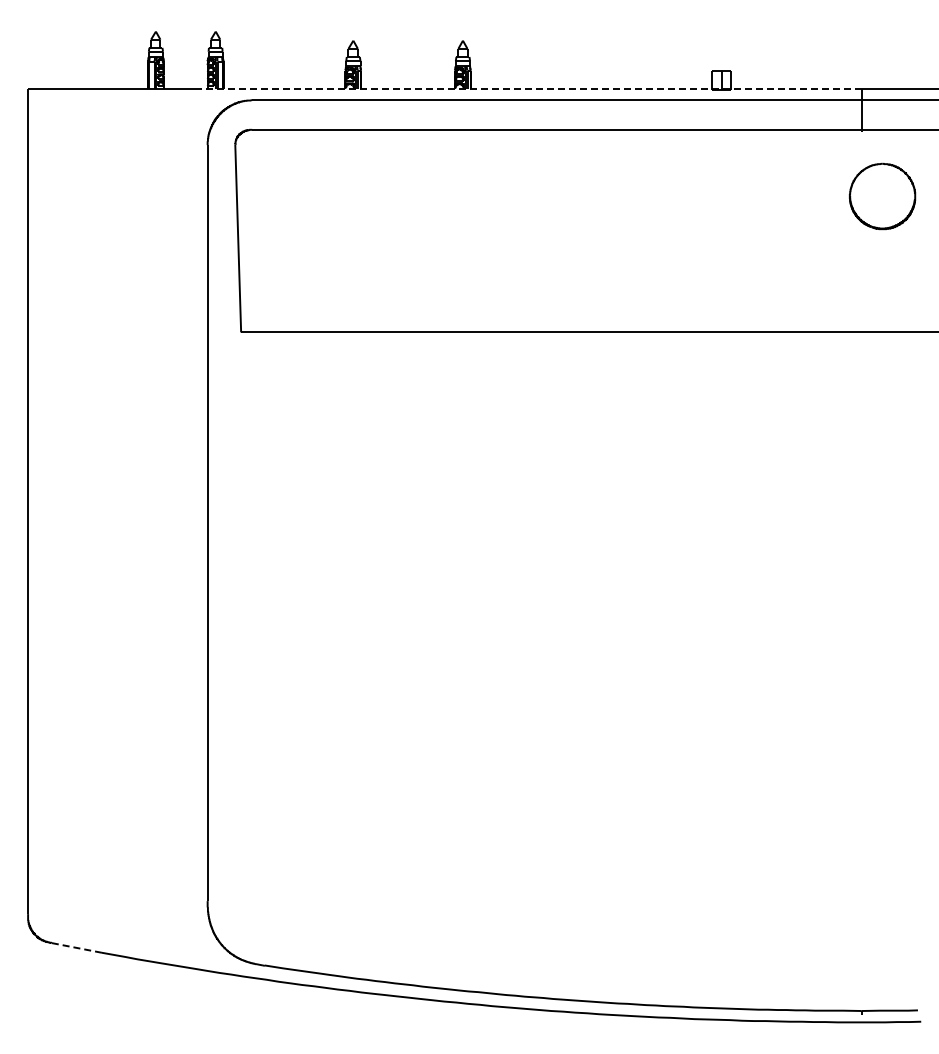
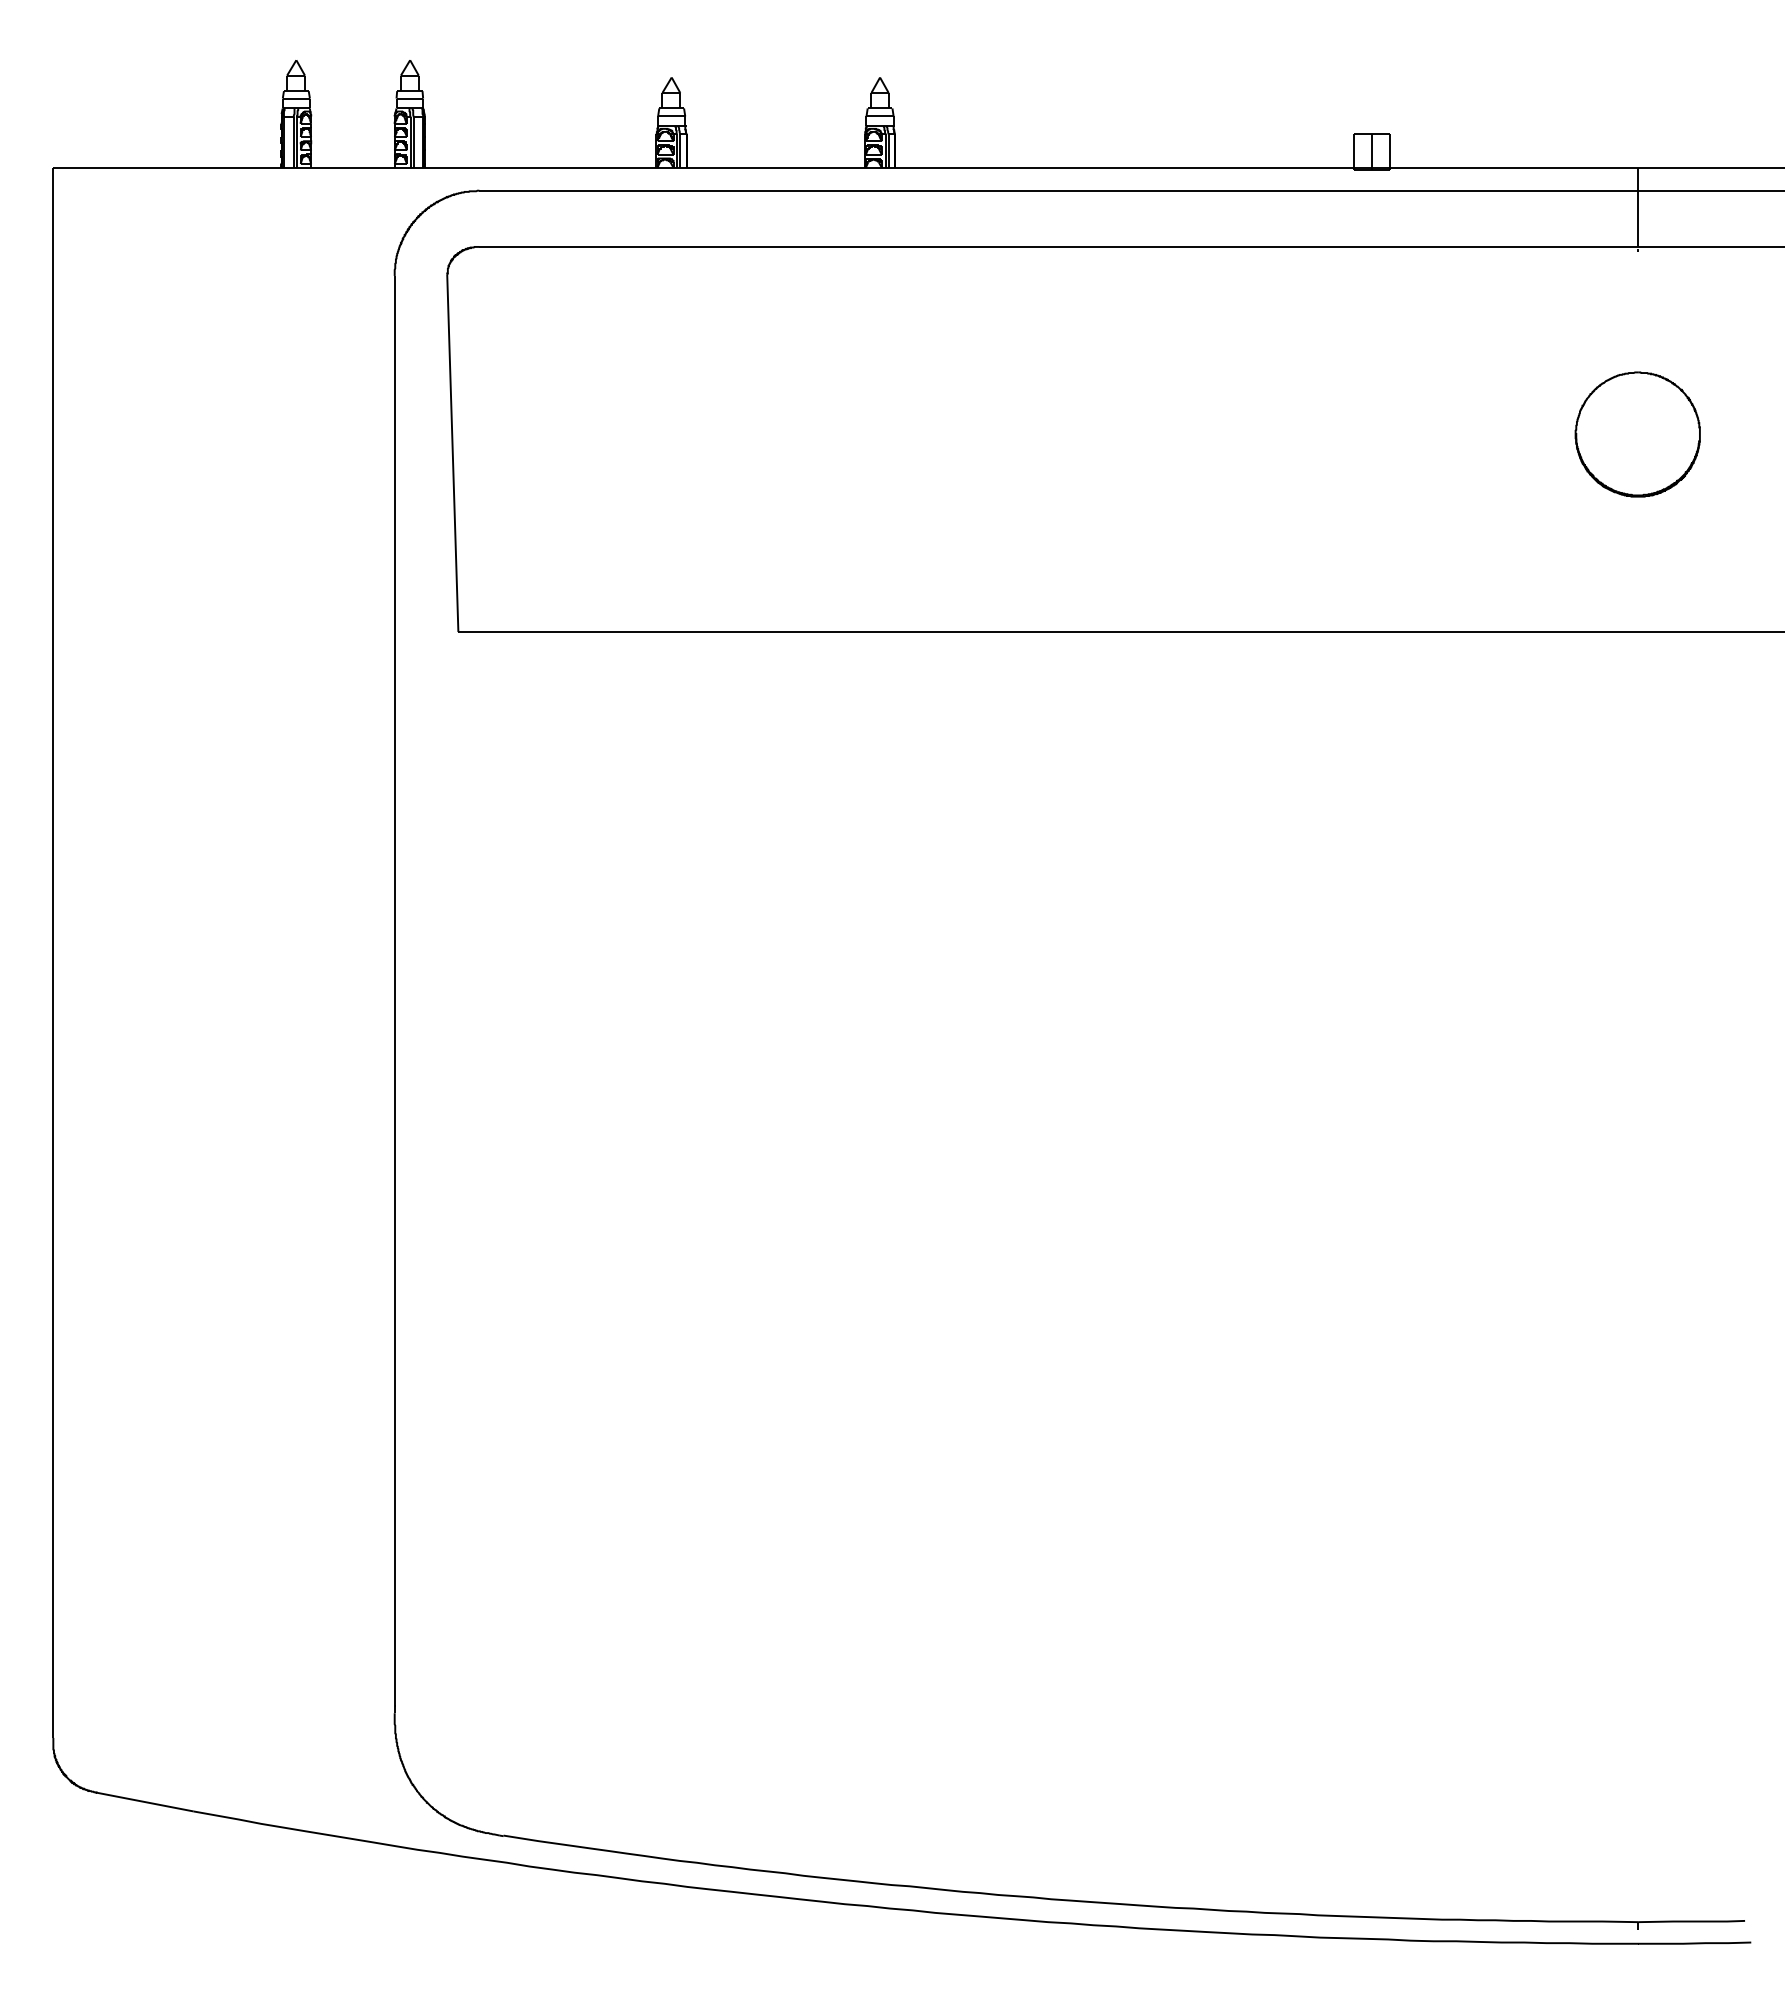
line: (528, 88) -> (1004, 168), dashed -> solid
part: (882, 196) -> (1637, 434), moved
line: (76, 947) -> (145, 1801), dashed -> solid

